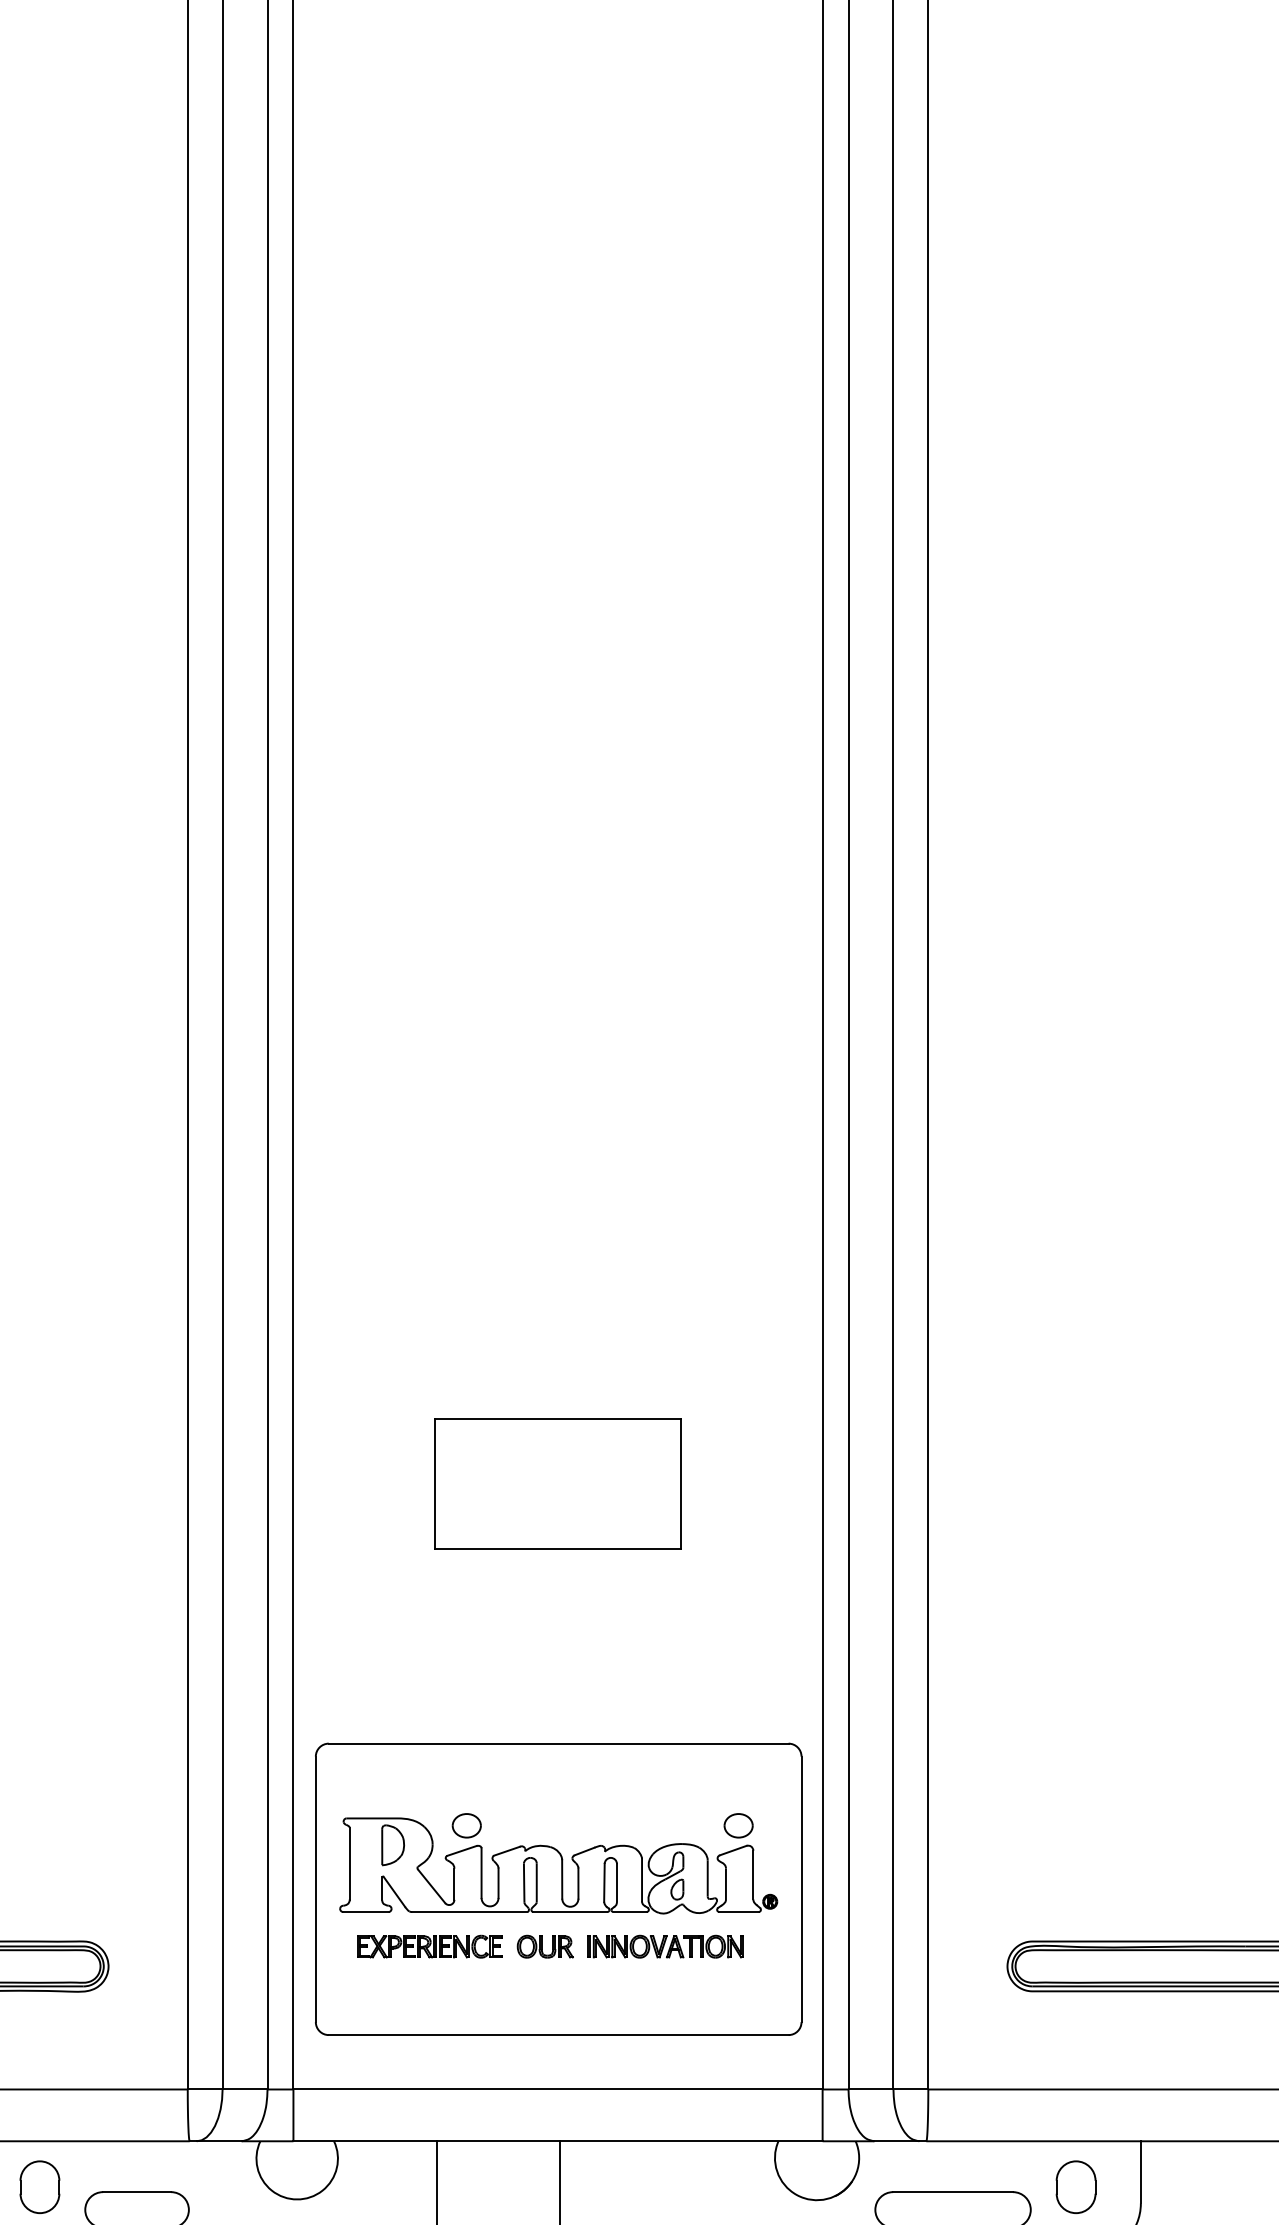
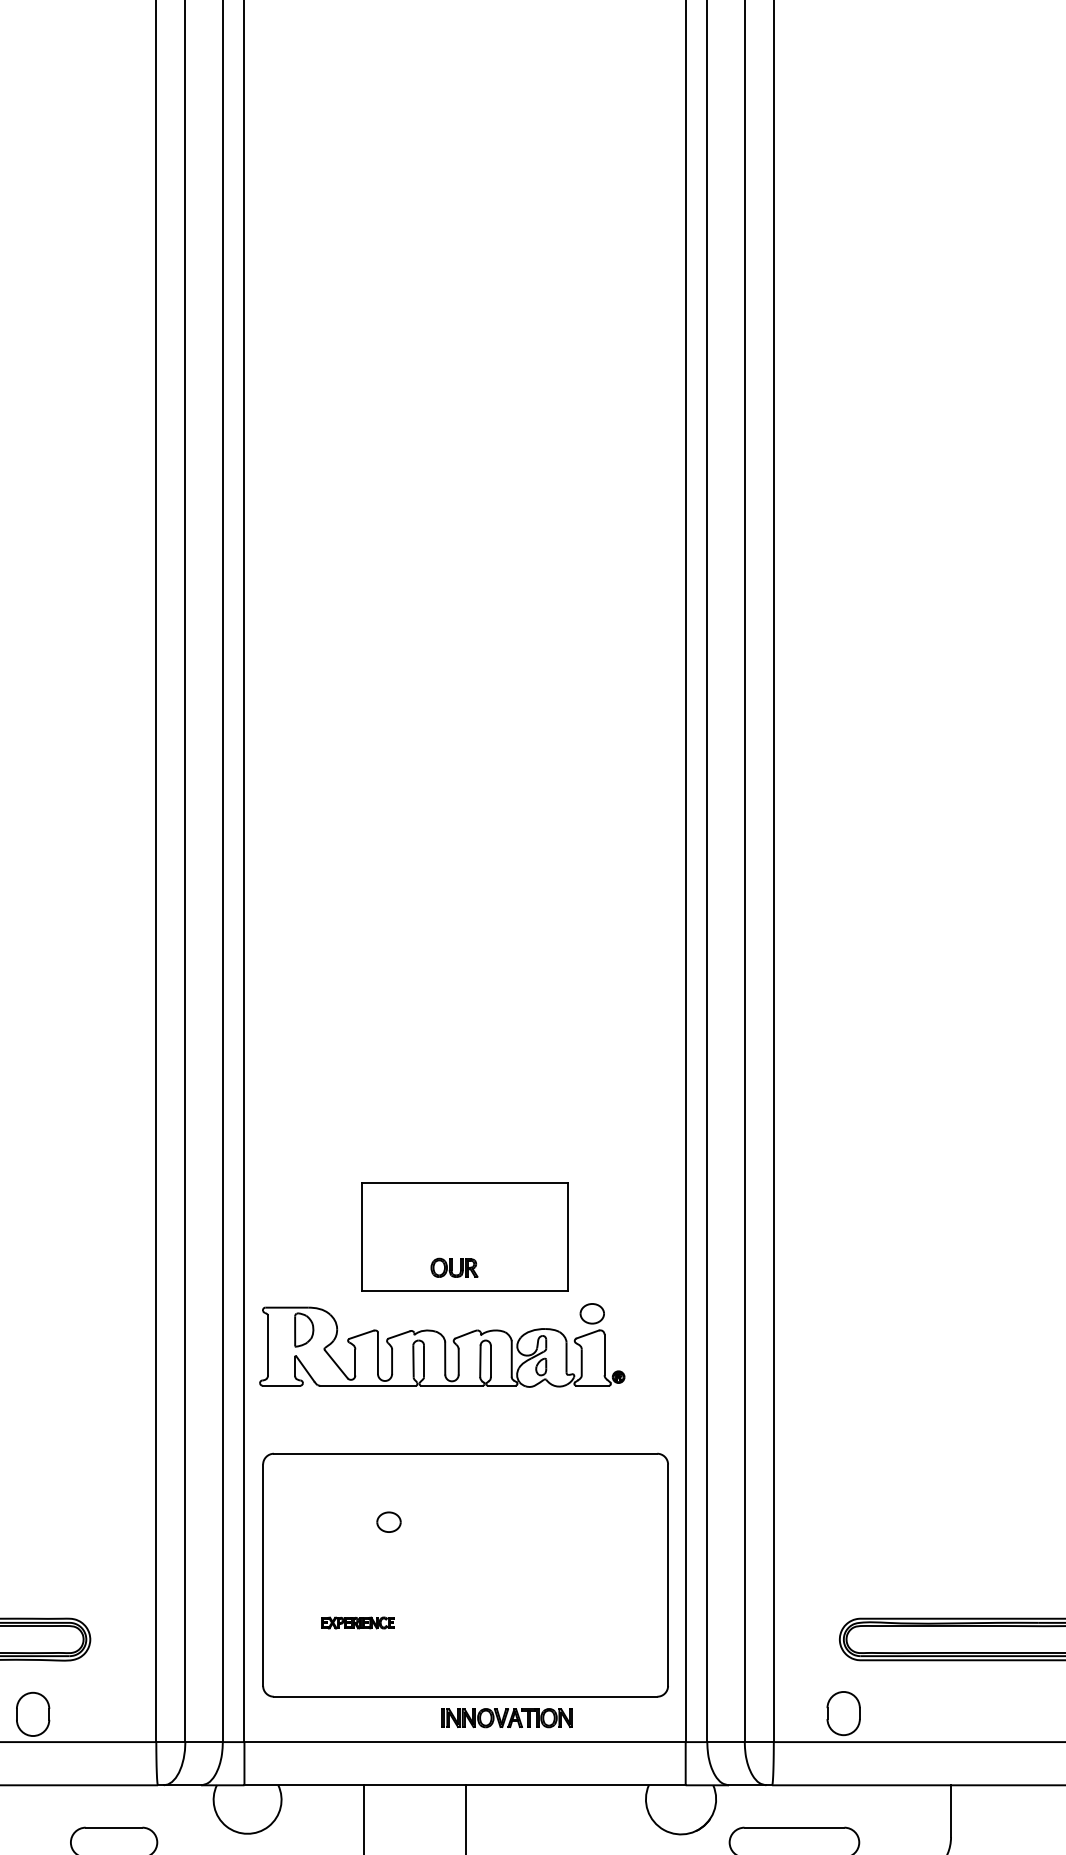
part: (558, 1863) -> (442, 1345), moved
part: (429, 1946) -> (357, 1622), size x0.6
part: (544, 1946) -> (453, 1267), moved
part: (665, 1946) -> (507, 1717), moved
part: (39, 2186) -> (32, 1713), moved
part: (1075, 2187) -> (843, 1713), moved

